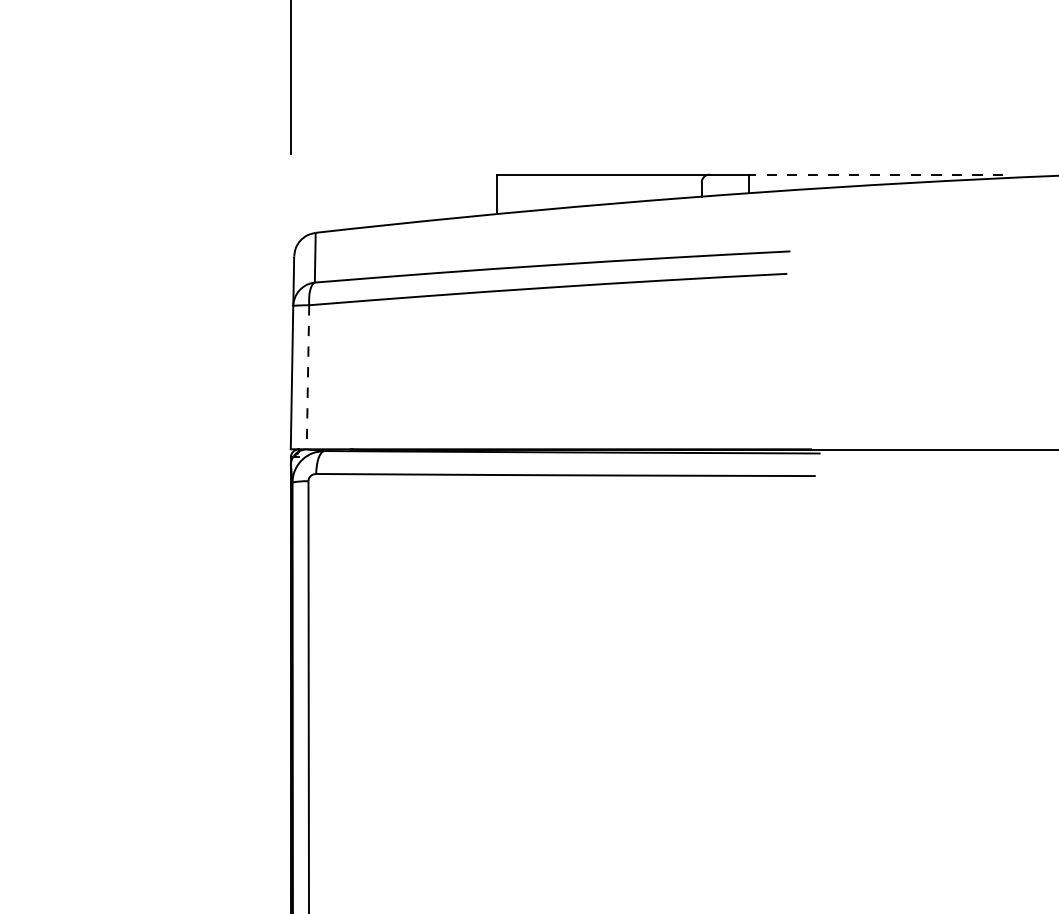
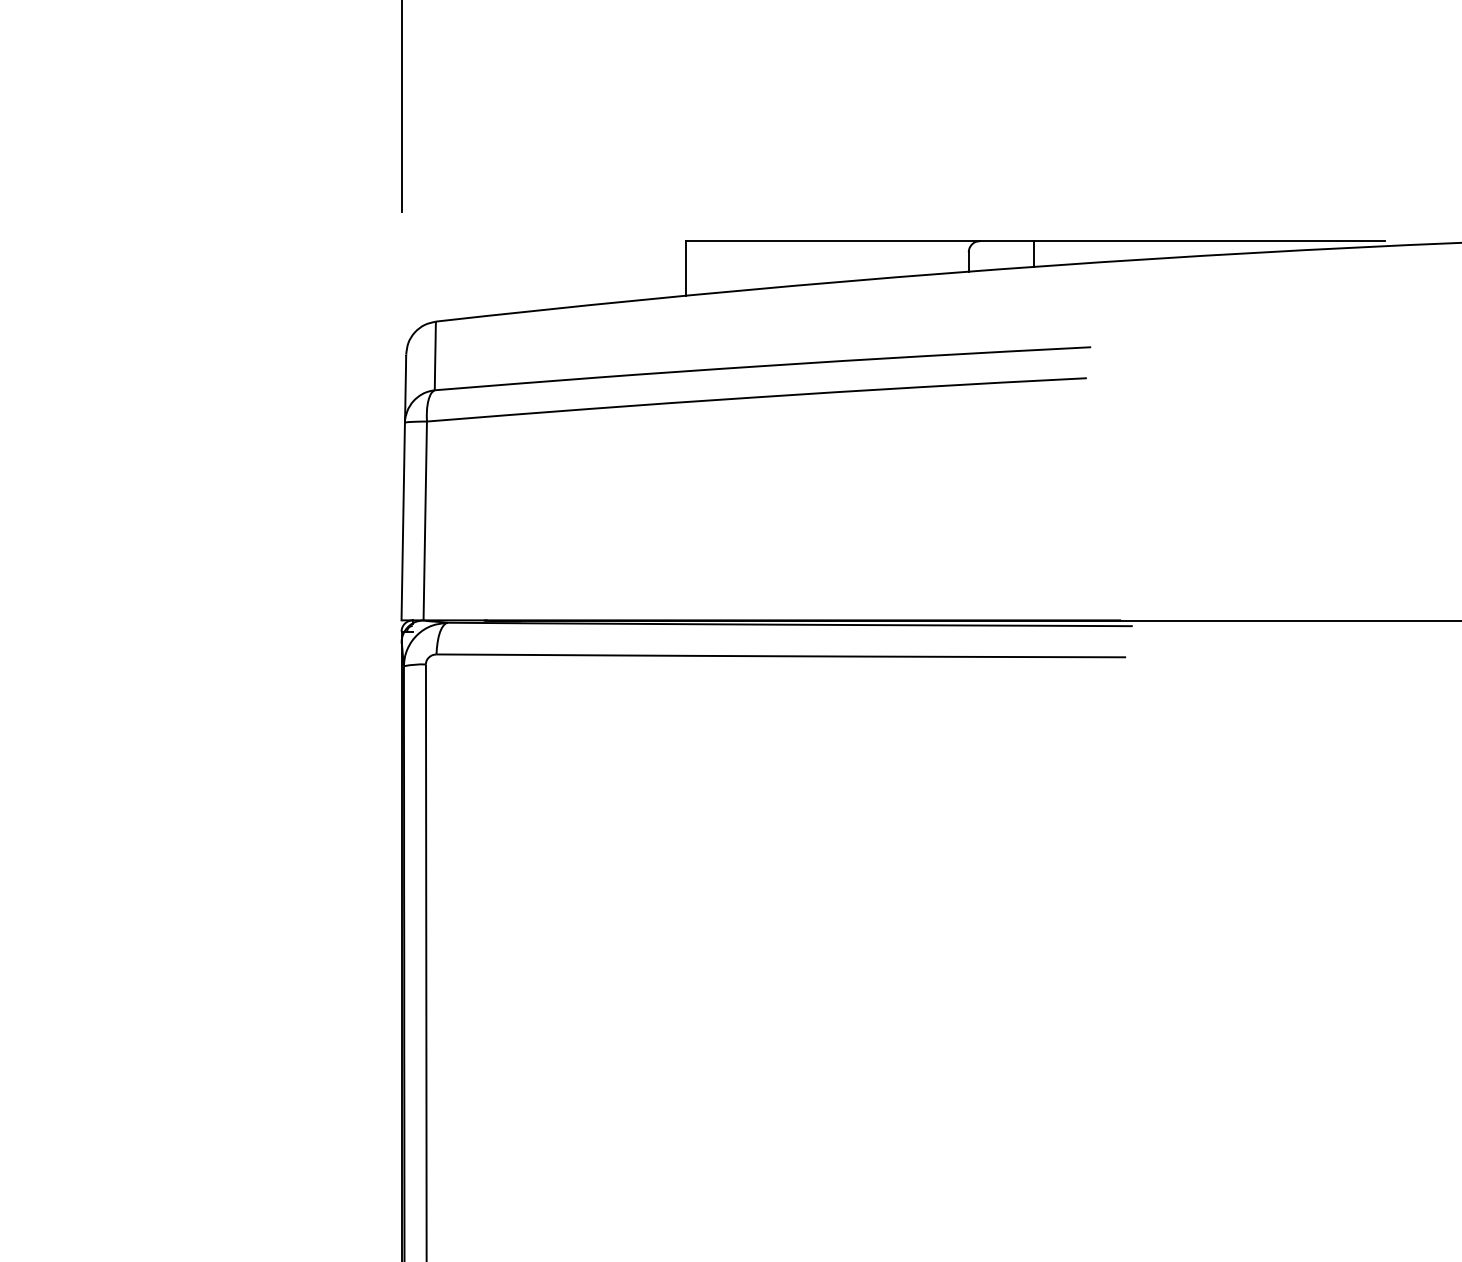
line: (875, 174) -> (1208, 241), dashed -> solid
line: (307, 377) -> (424, 521), dashed -> solid

